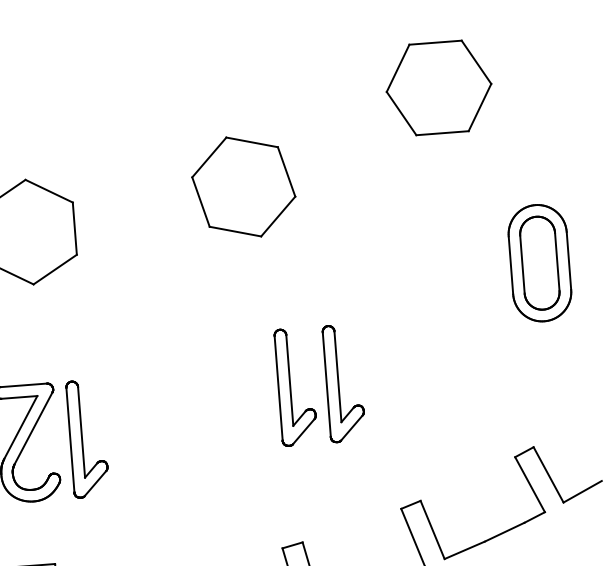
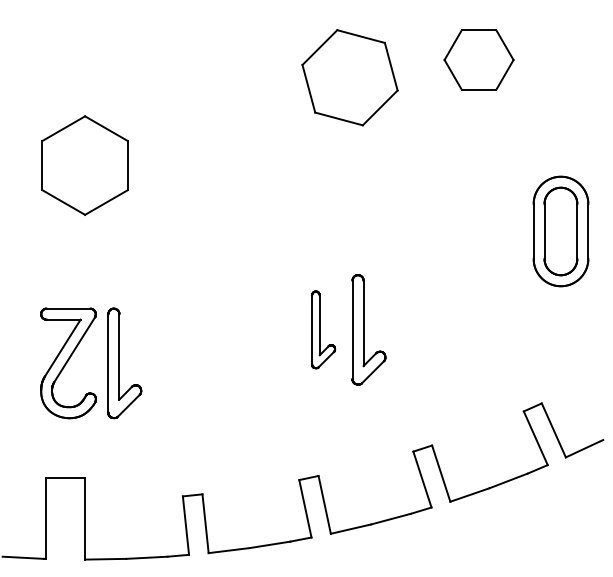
part: (438, 87) -> (478, 59), size x0.7
part: (243, 186) -> (349, 77), moved
part: (295, 386) -> (323, 329), size x0.7

